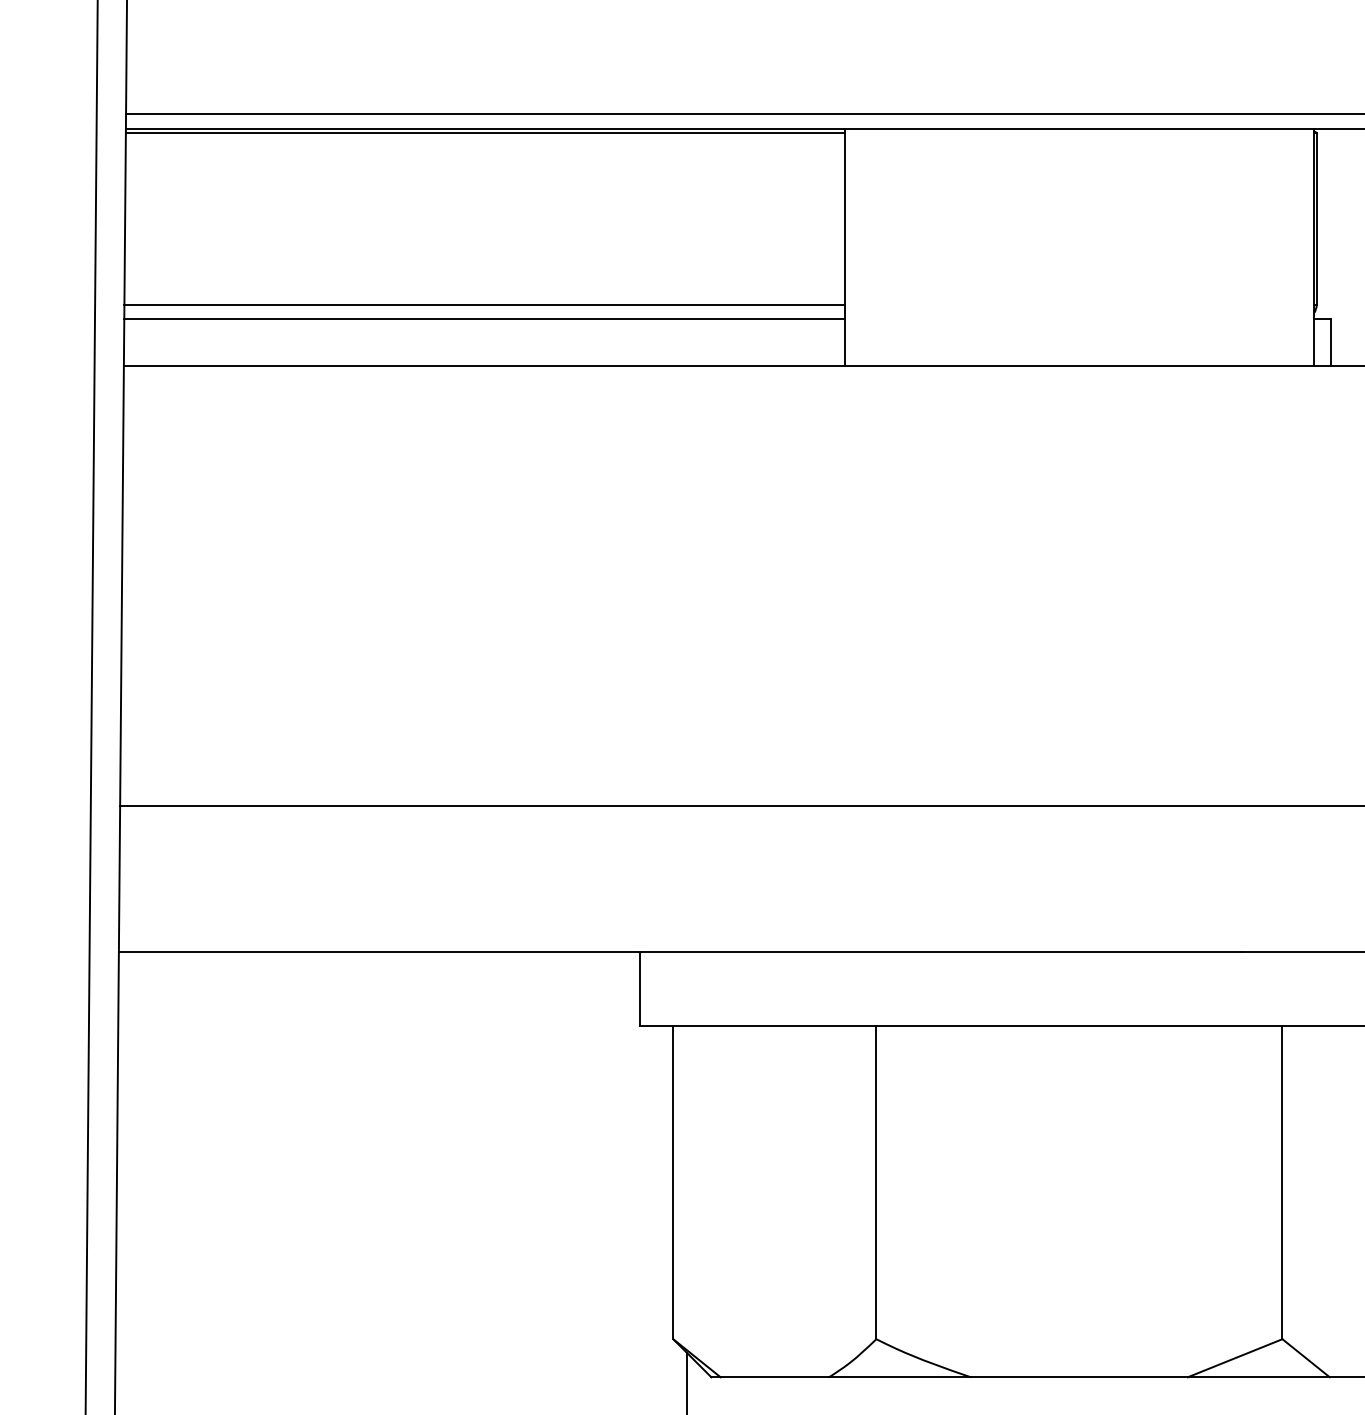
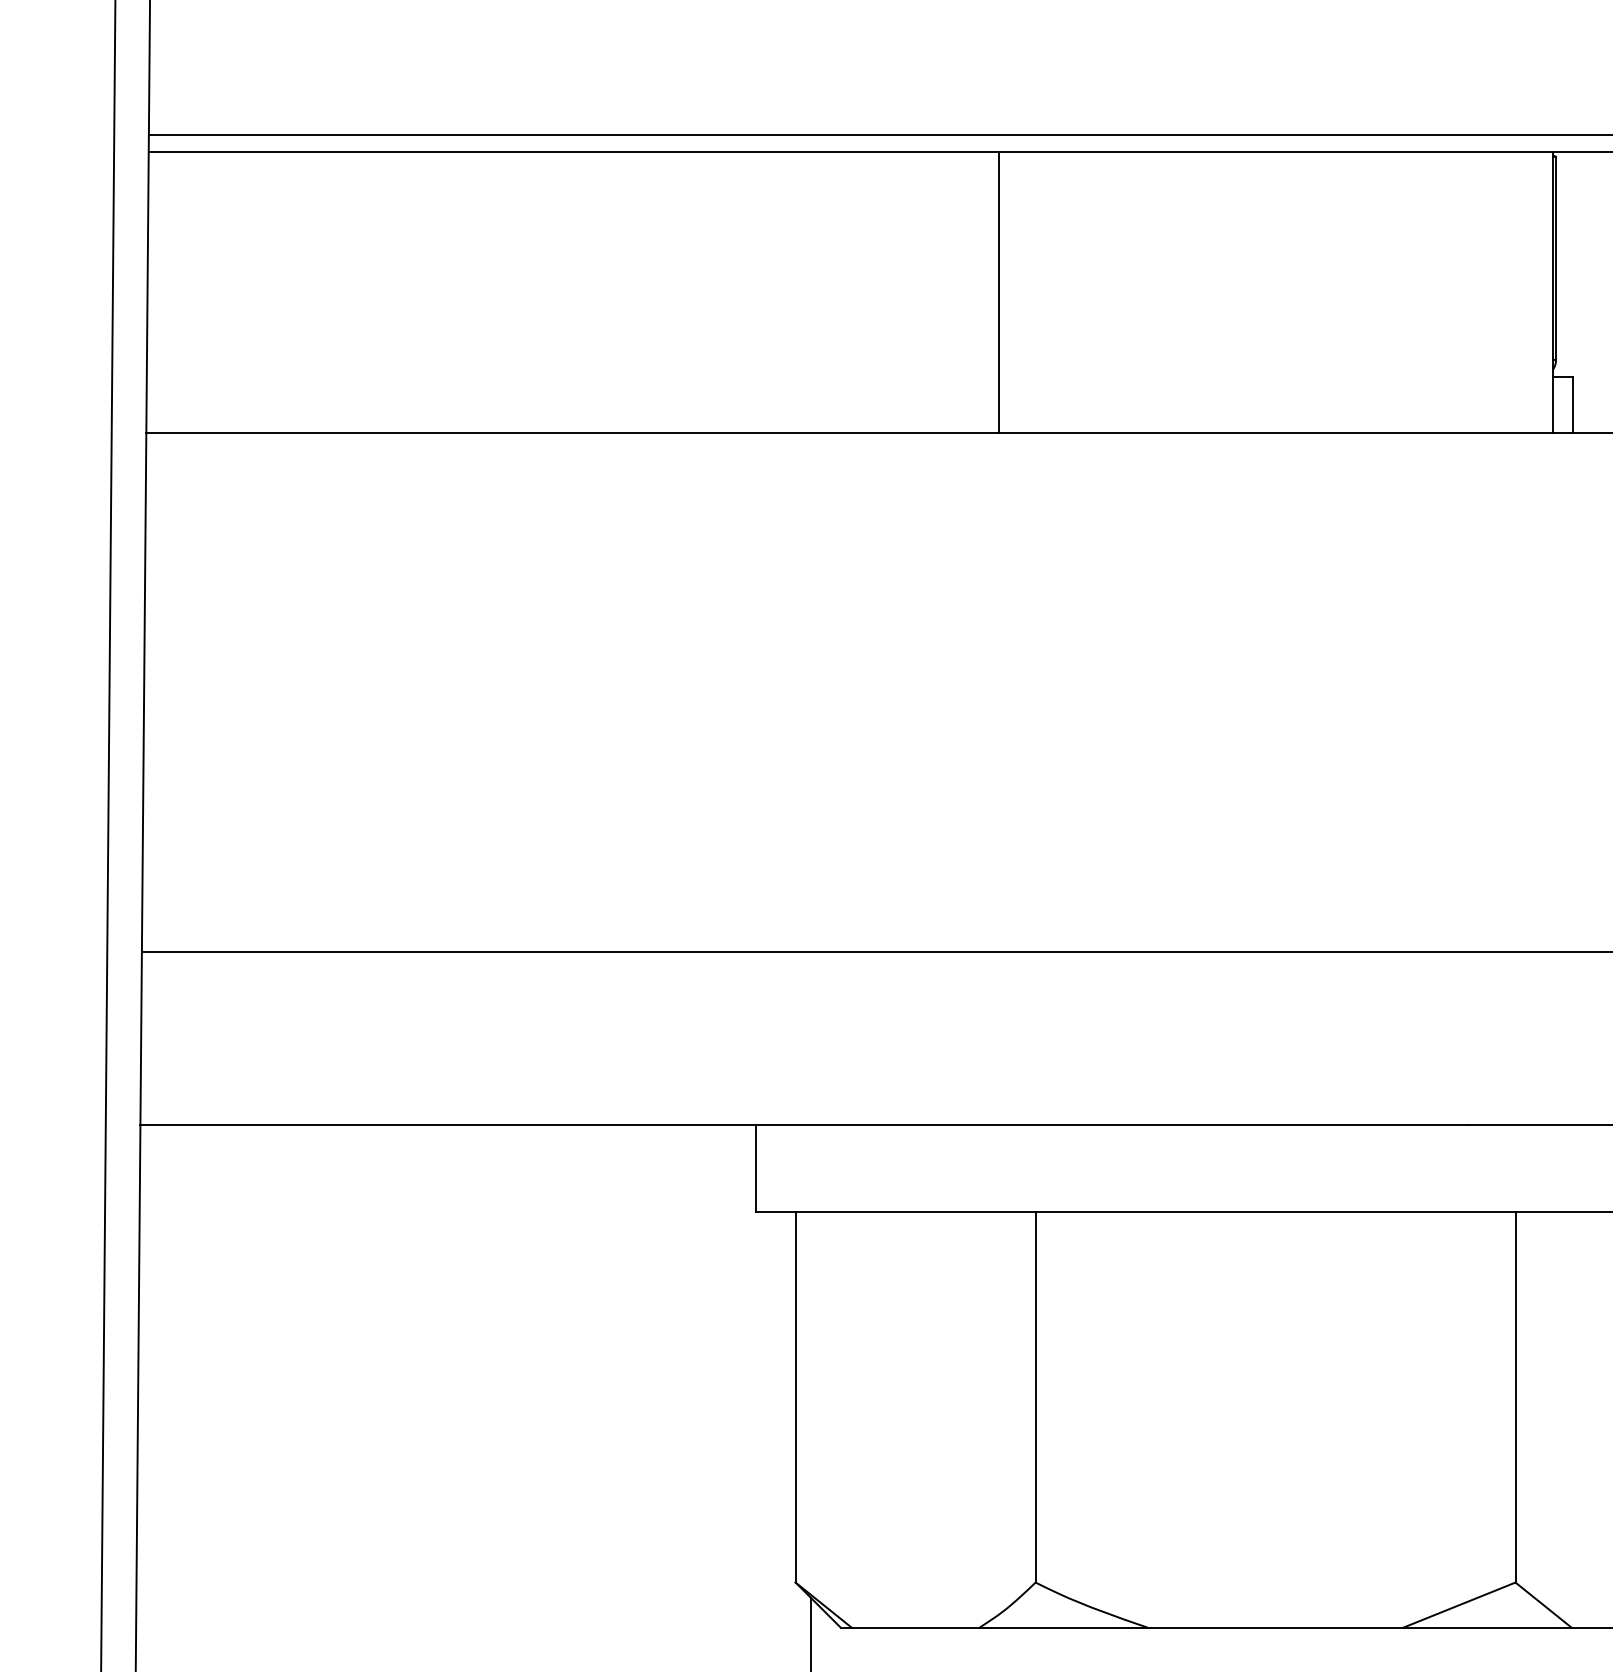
line: (484, 132) -> (572, 156), removed
line: (484, 304) -> (572, 359), removed
line: (484, 319) -> (572, 377), removed

